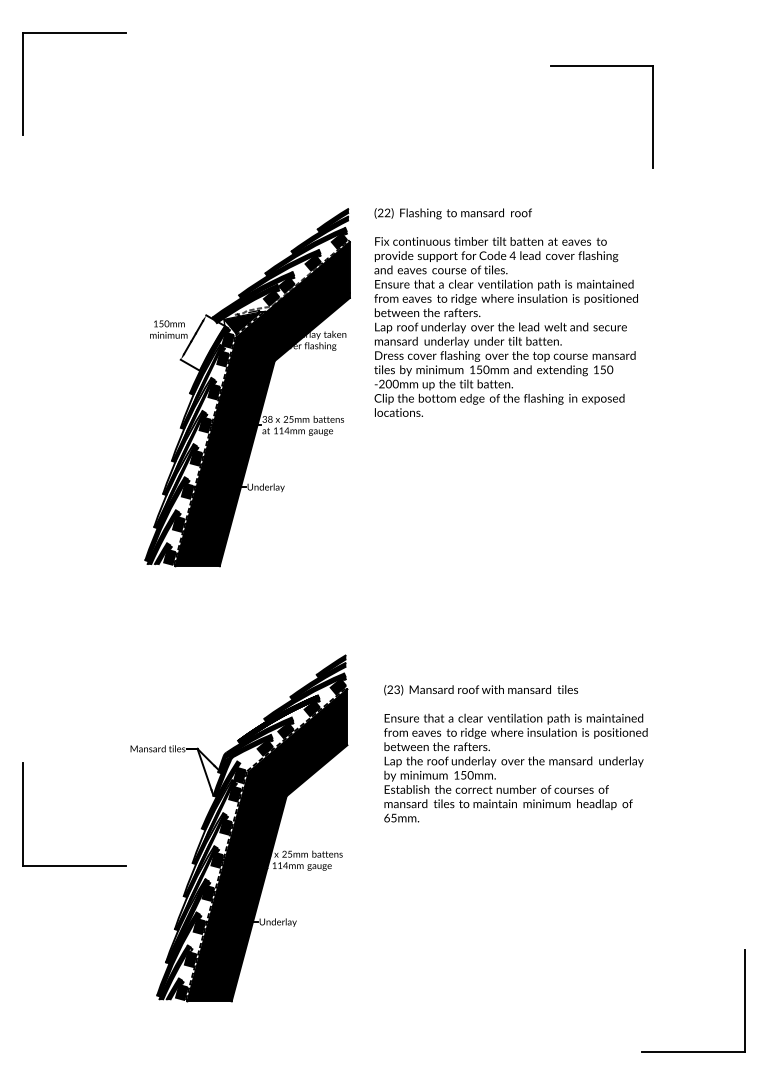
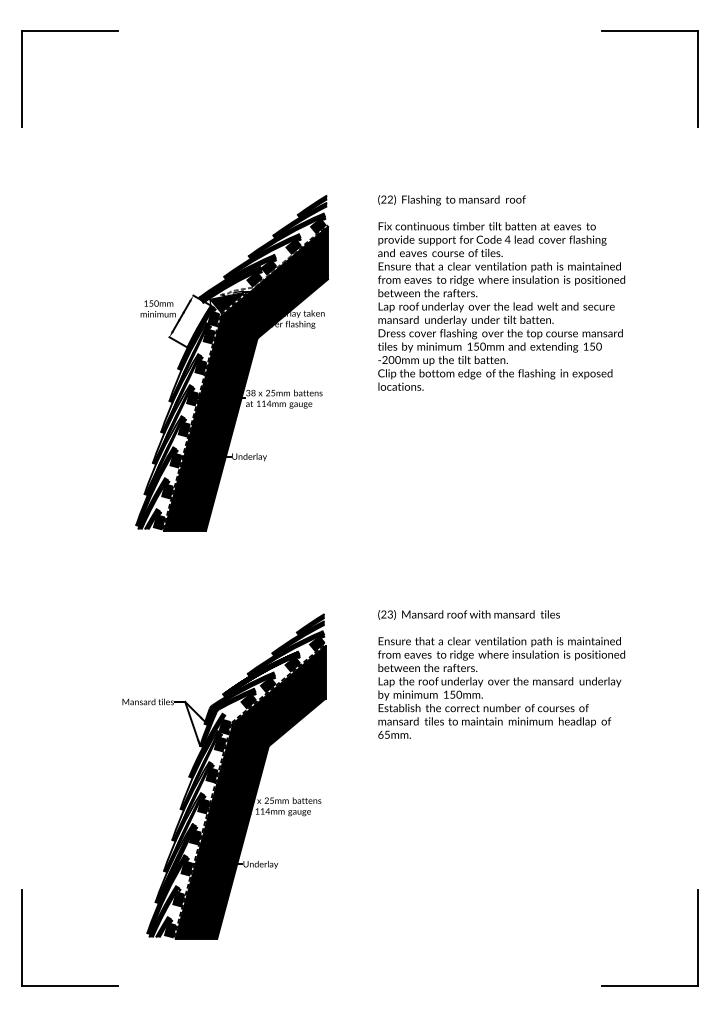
part: (601, 66) -> (649, 31), moved
text: (506, 312) -> (501, 292), moved
text: (515, 753) -> (501, 674), moved
part: (23, 813) -> (22, 937), moved

